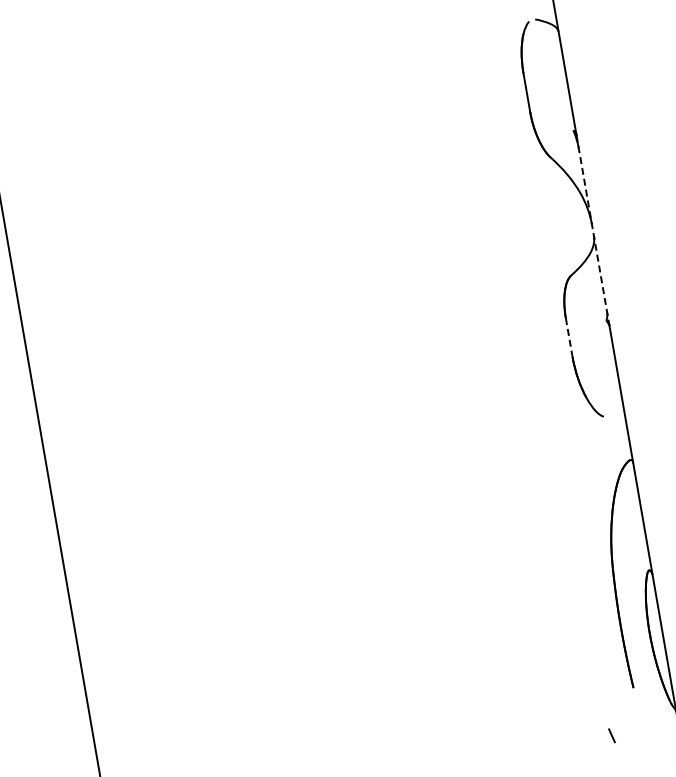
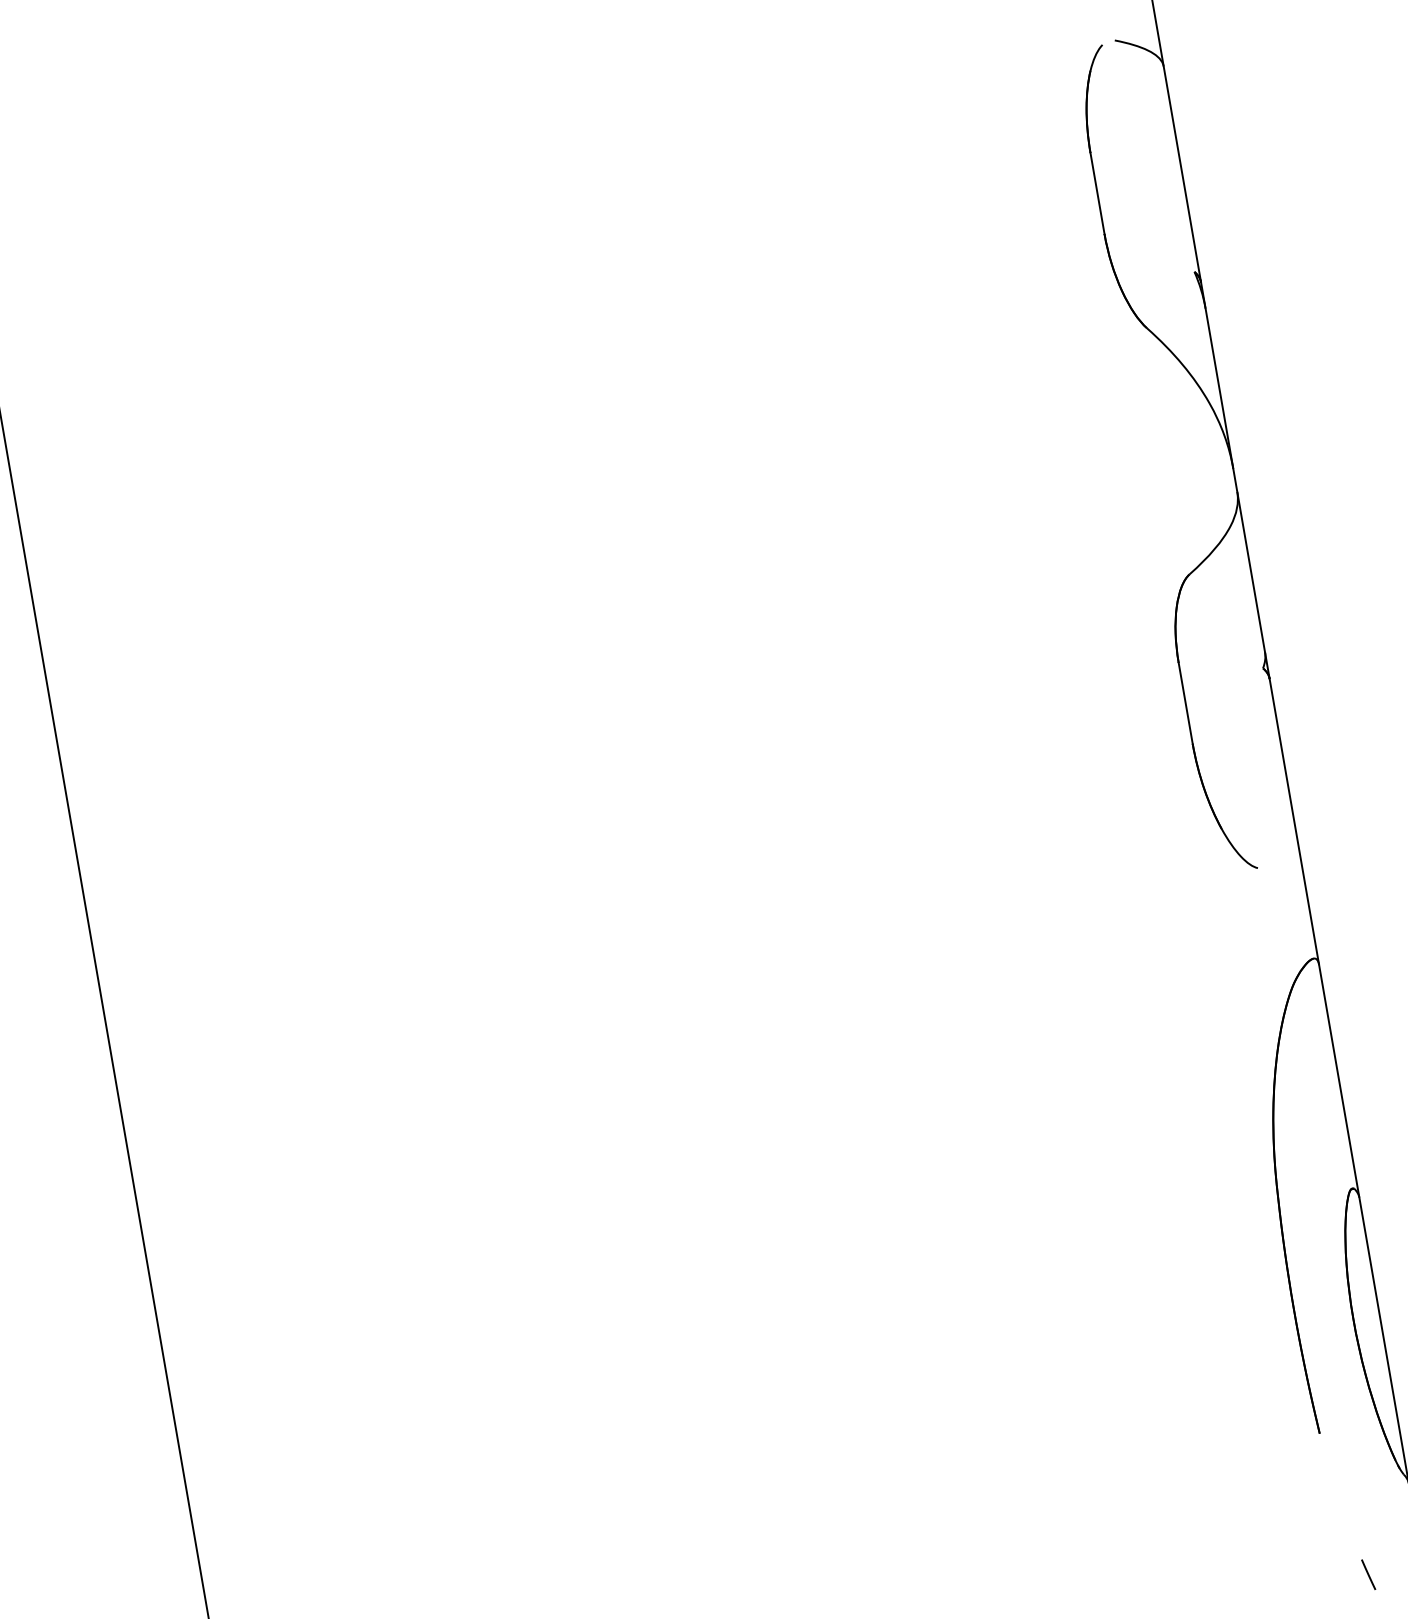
line: (593, 230) -> (1236, 480), dashed -> solid
line: (569, 337) -> (1186, 703), dashed -> solid
line: (611, 735) -> (1367, 1574), moved

